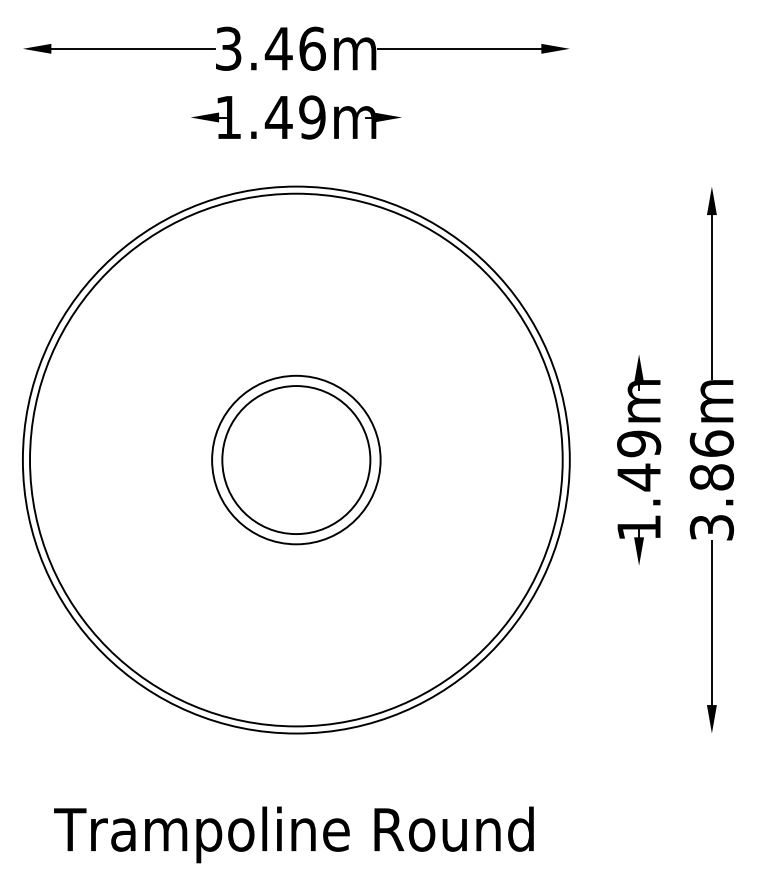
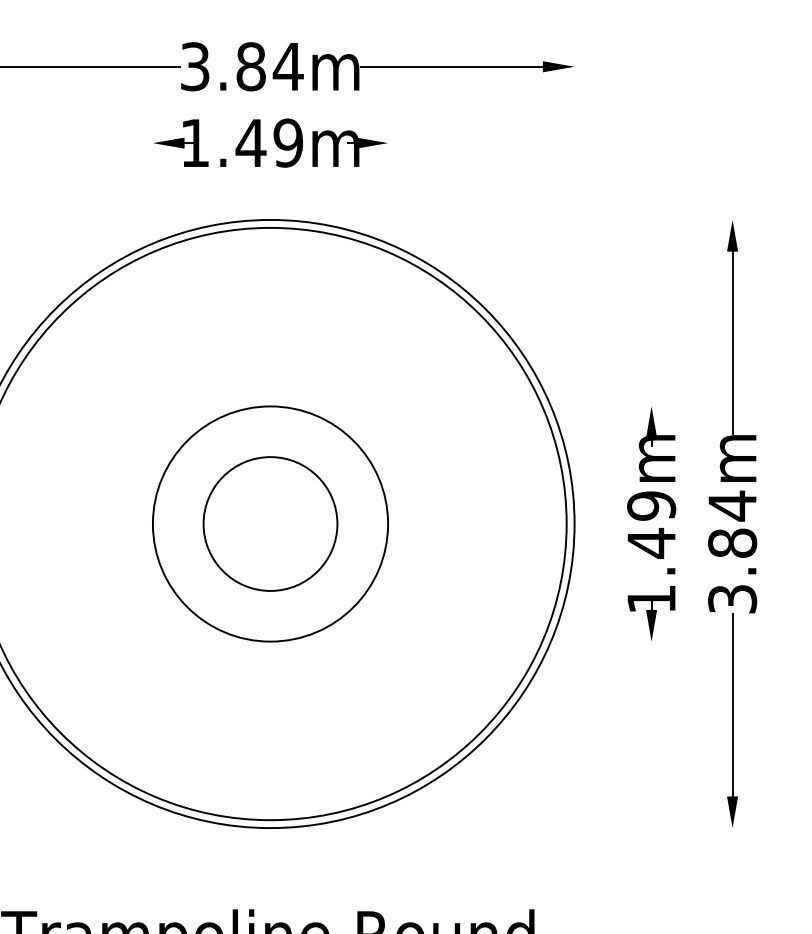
text: (295, 48) -> (269, 66), 3.46m -> 3.84m
text: (711, 443) -> (732, 505), 3.86m -> 3.84m
circle: (296, 459) -> (270, 523), size x0.71
circle: (296, 459) -> (270, 523), size x1.43

